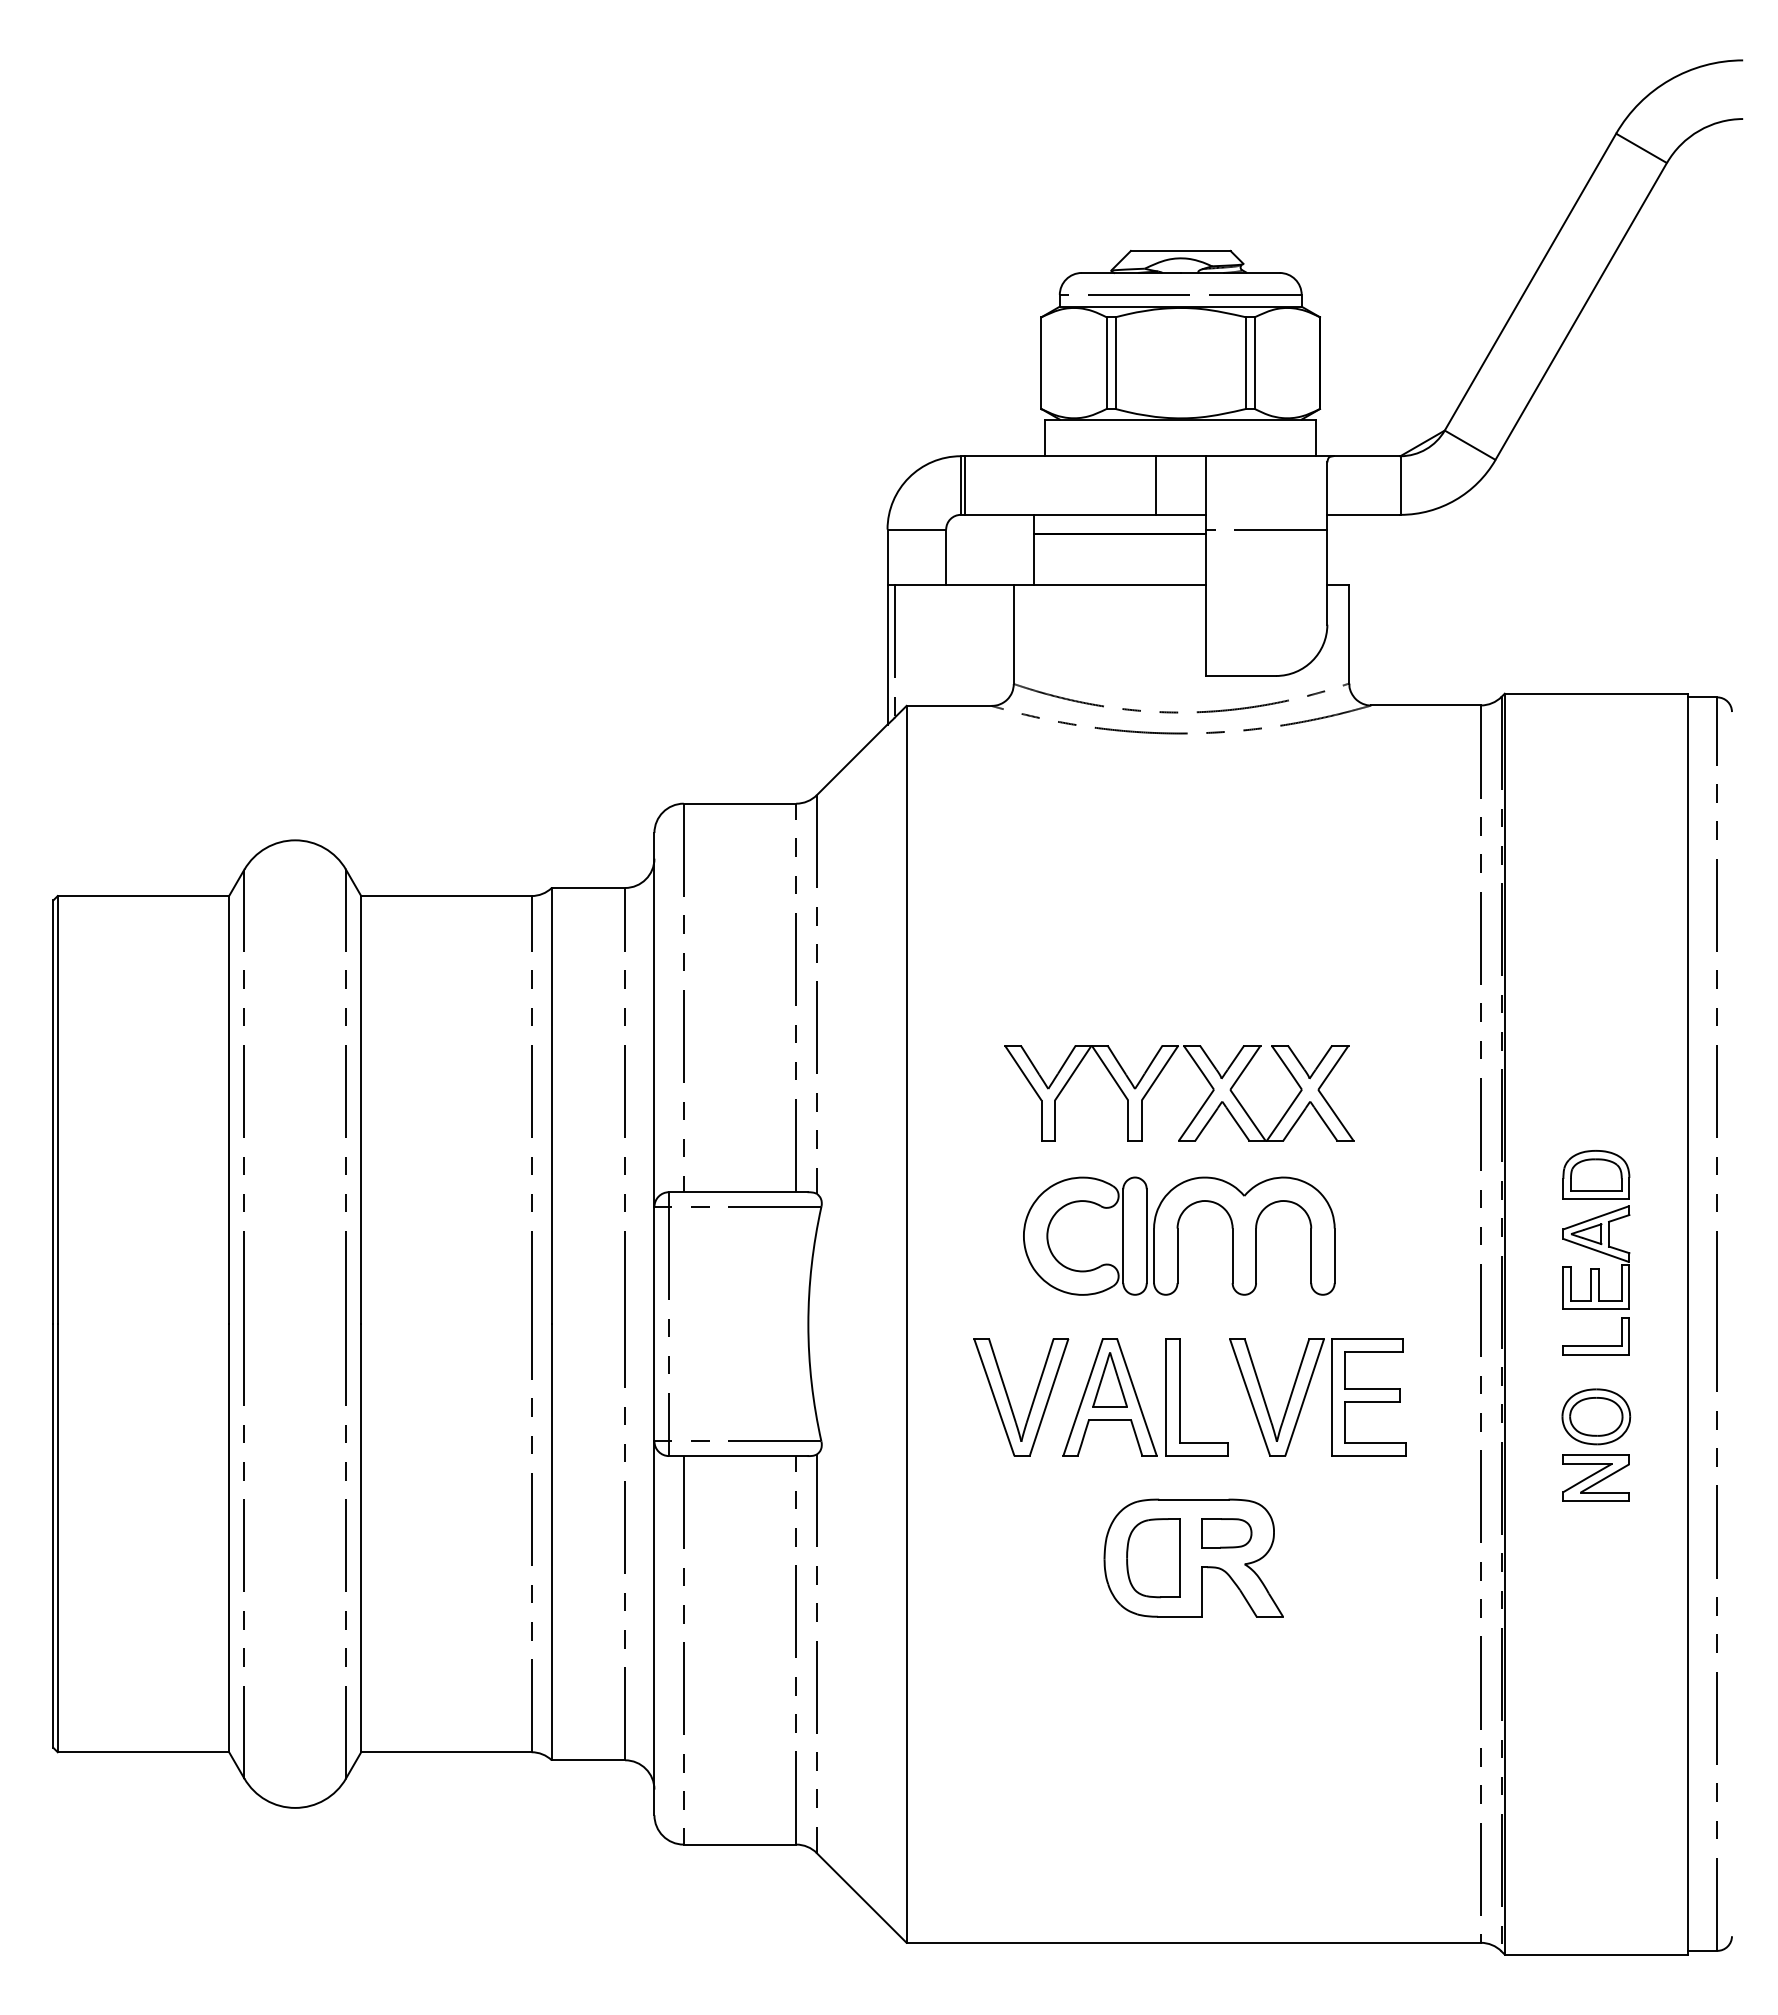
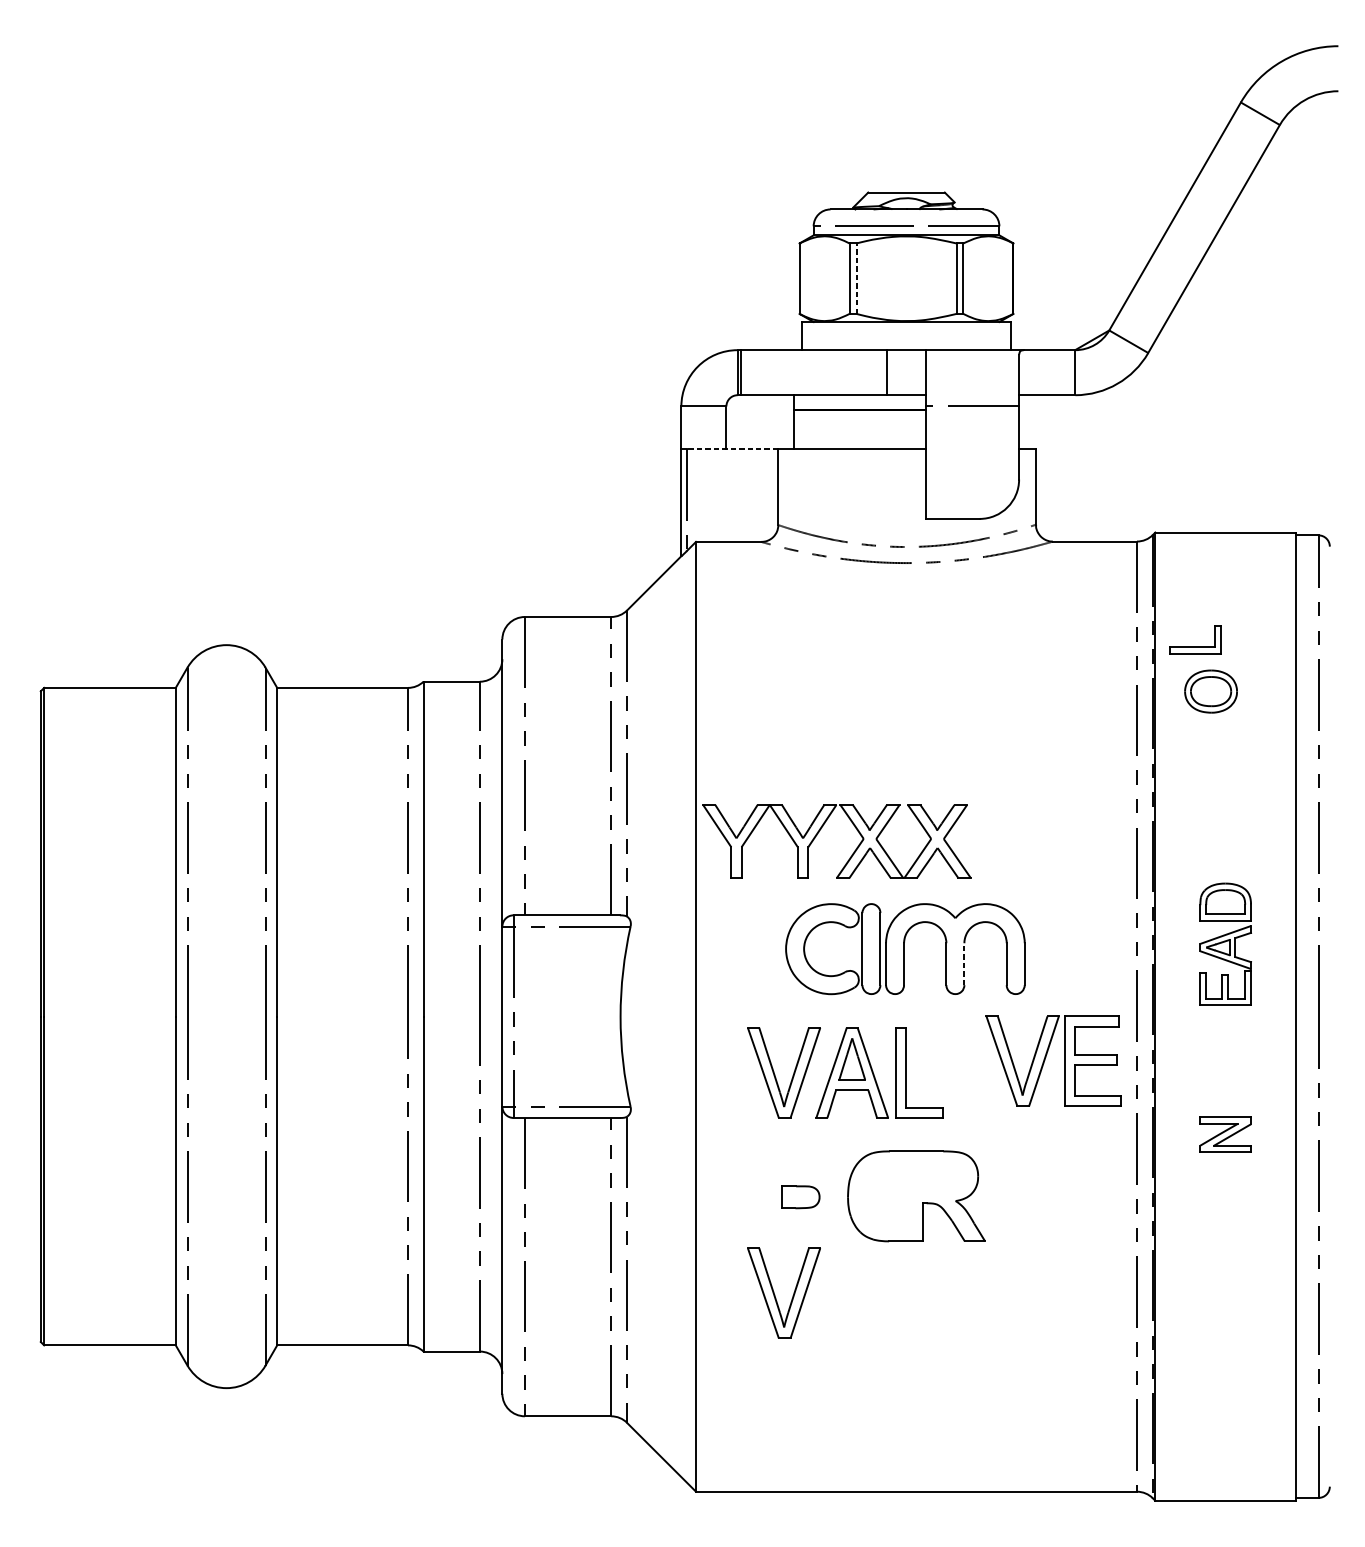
line: (1115, 363) -> (856, 278), solid -> dashed
line: (953, 585) -> (732, 449), solid -> dashed
part: (1200, 1107) -> (853, 852), moved
line: (1256, 1255) -> (964, 963), solid -> dashed
part: (1595, 1345) -> (1195, 646), moved
part: (1307, 1392) -> (1046, 1057), moved
part: (1596, 1416) -> (1211, 691), moved
part: (1226, 1533) -> (800, 1197), moved
part: (1153, 1558) -> (885, 1196), removed
part: (1032, 1687) -> (792, 1295), added

